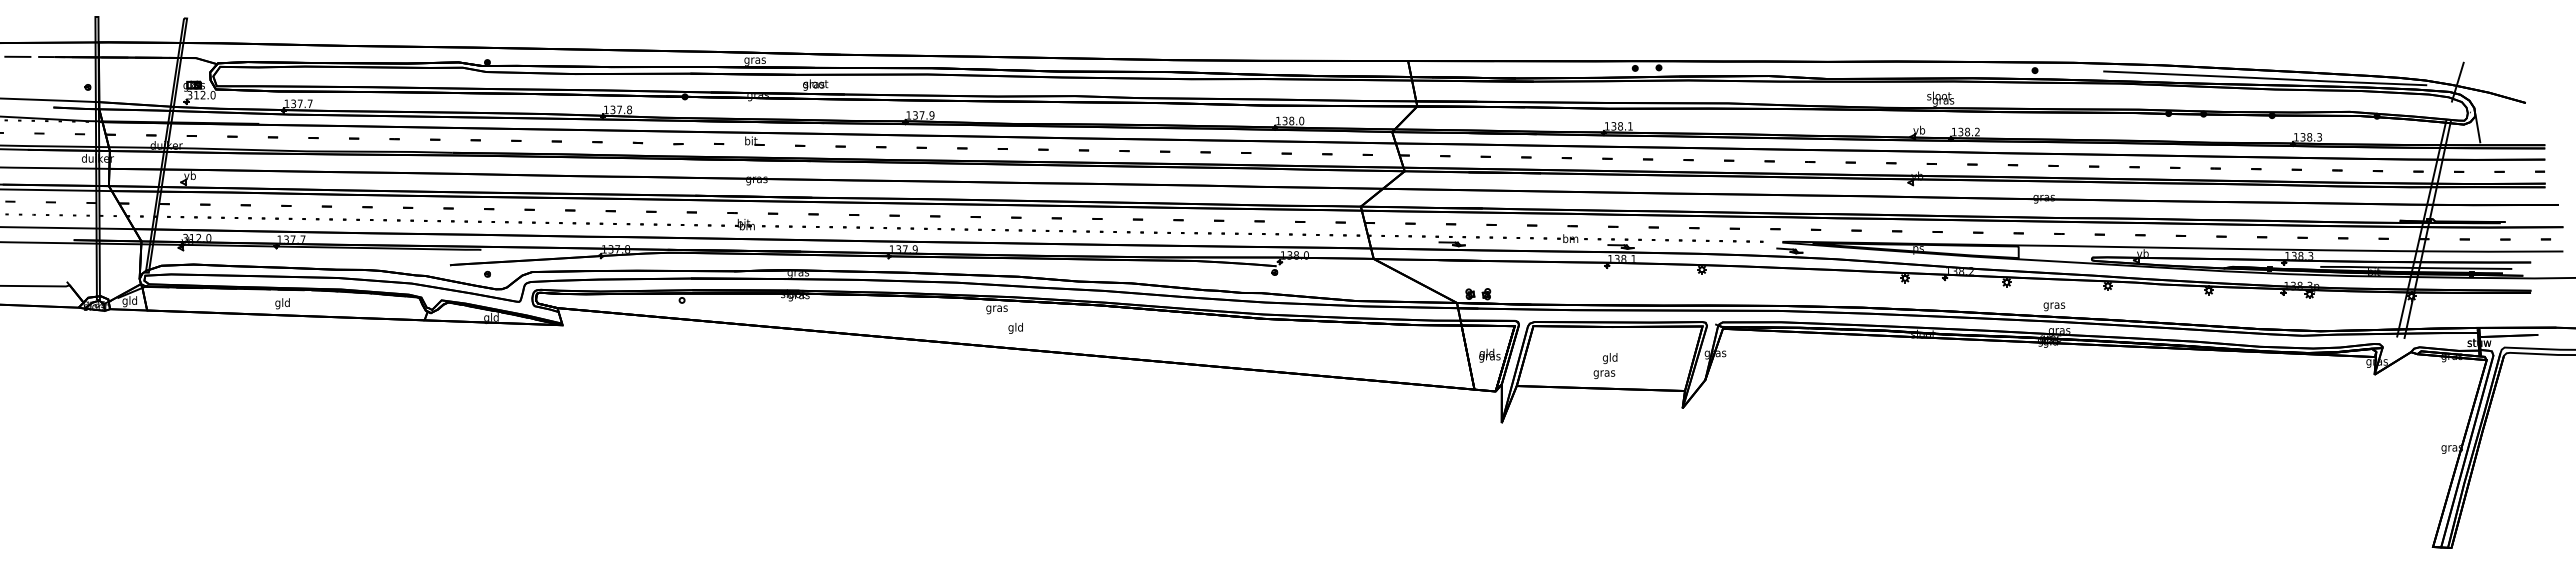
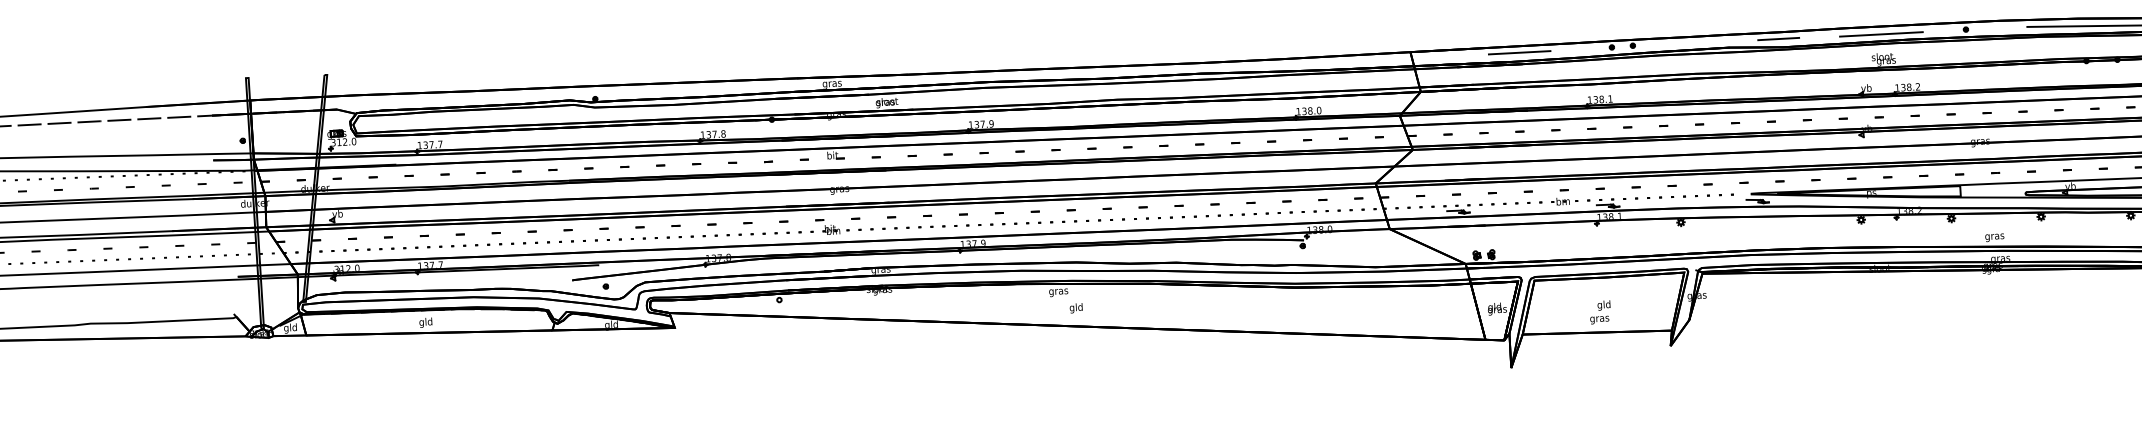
line: (1530, 68) -> (1519, 52), added
line: (1823, 69) -> (1778, 39), added
line: (1939, 70) -> (1881, 34), added

